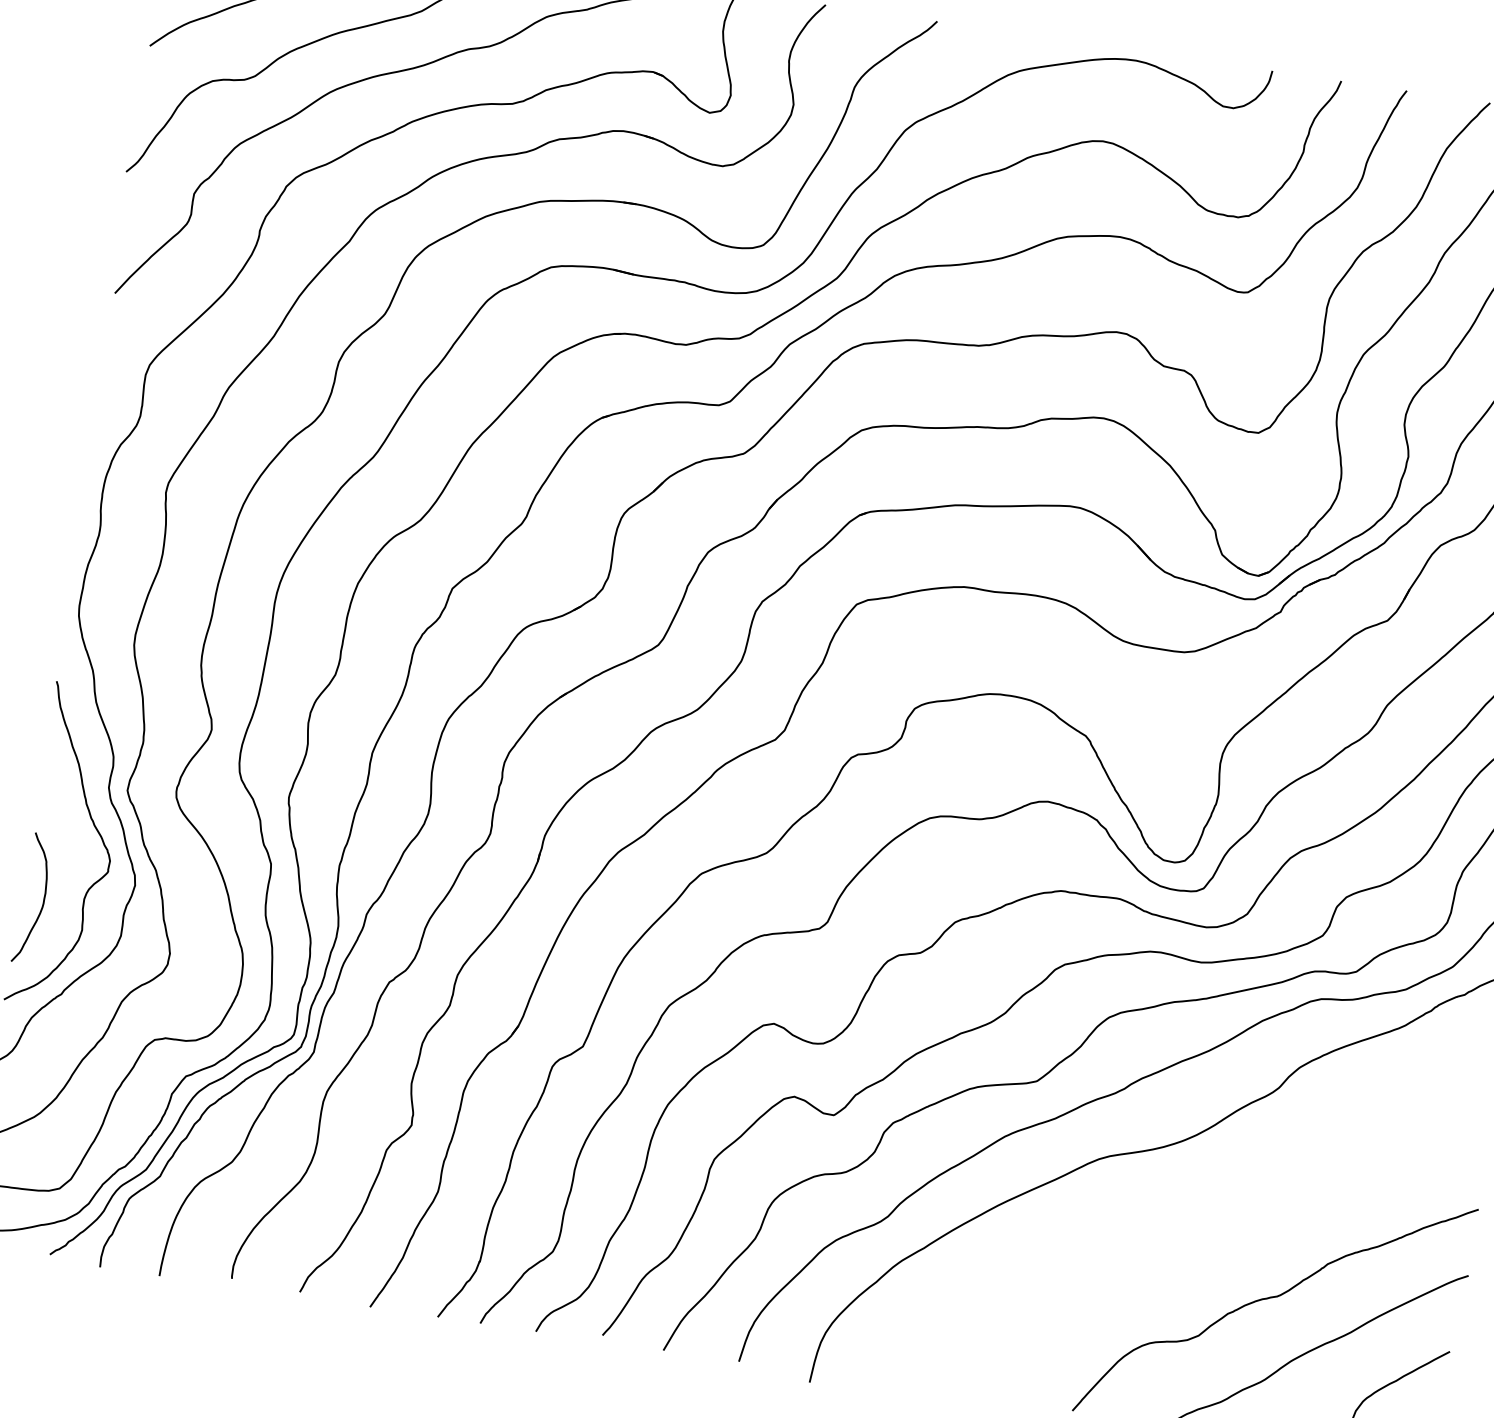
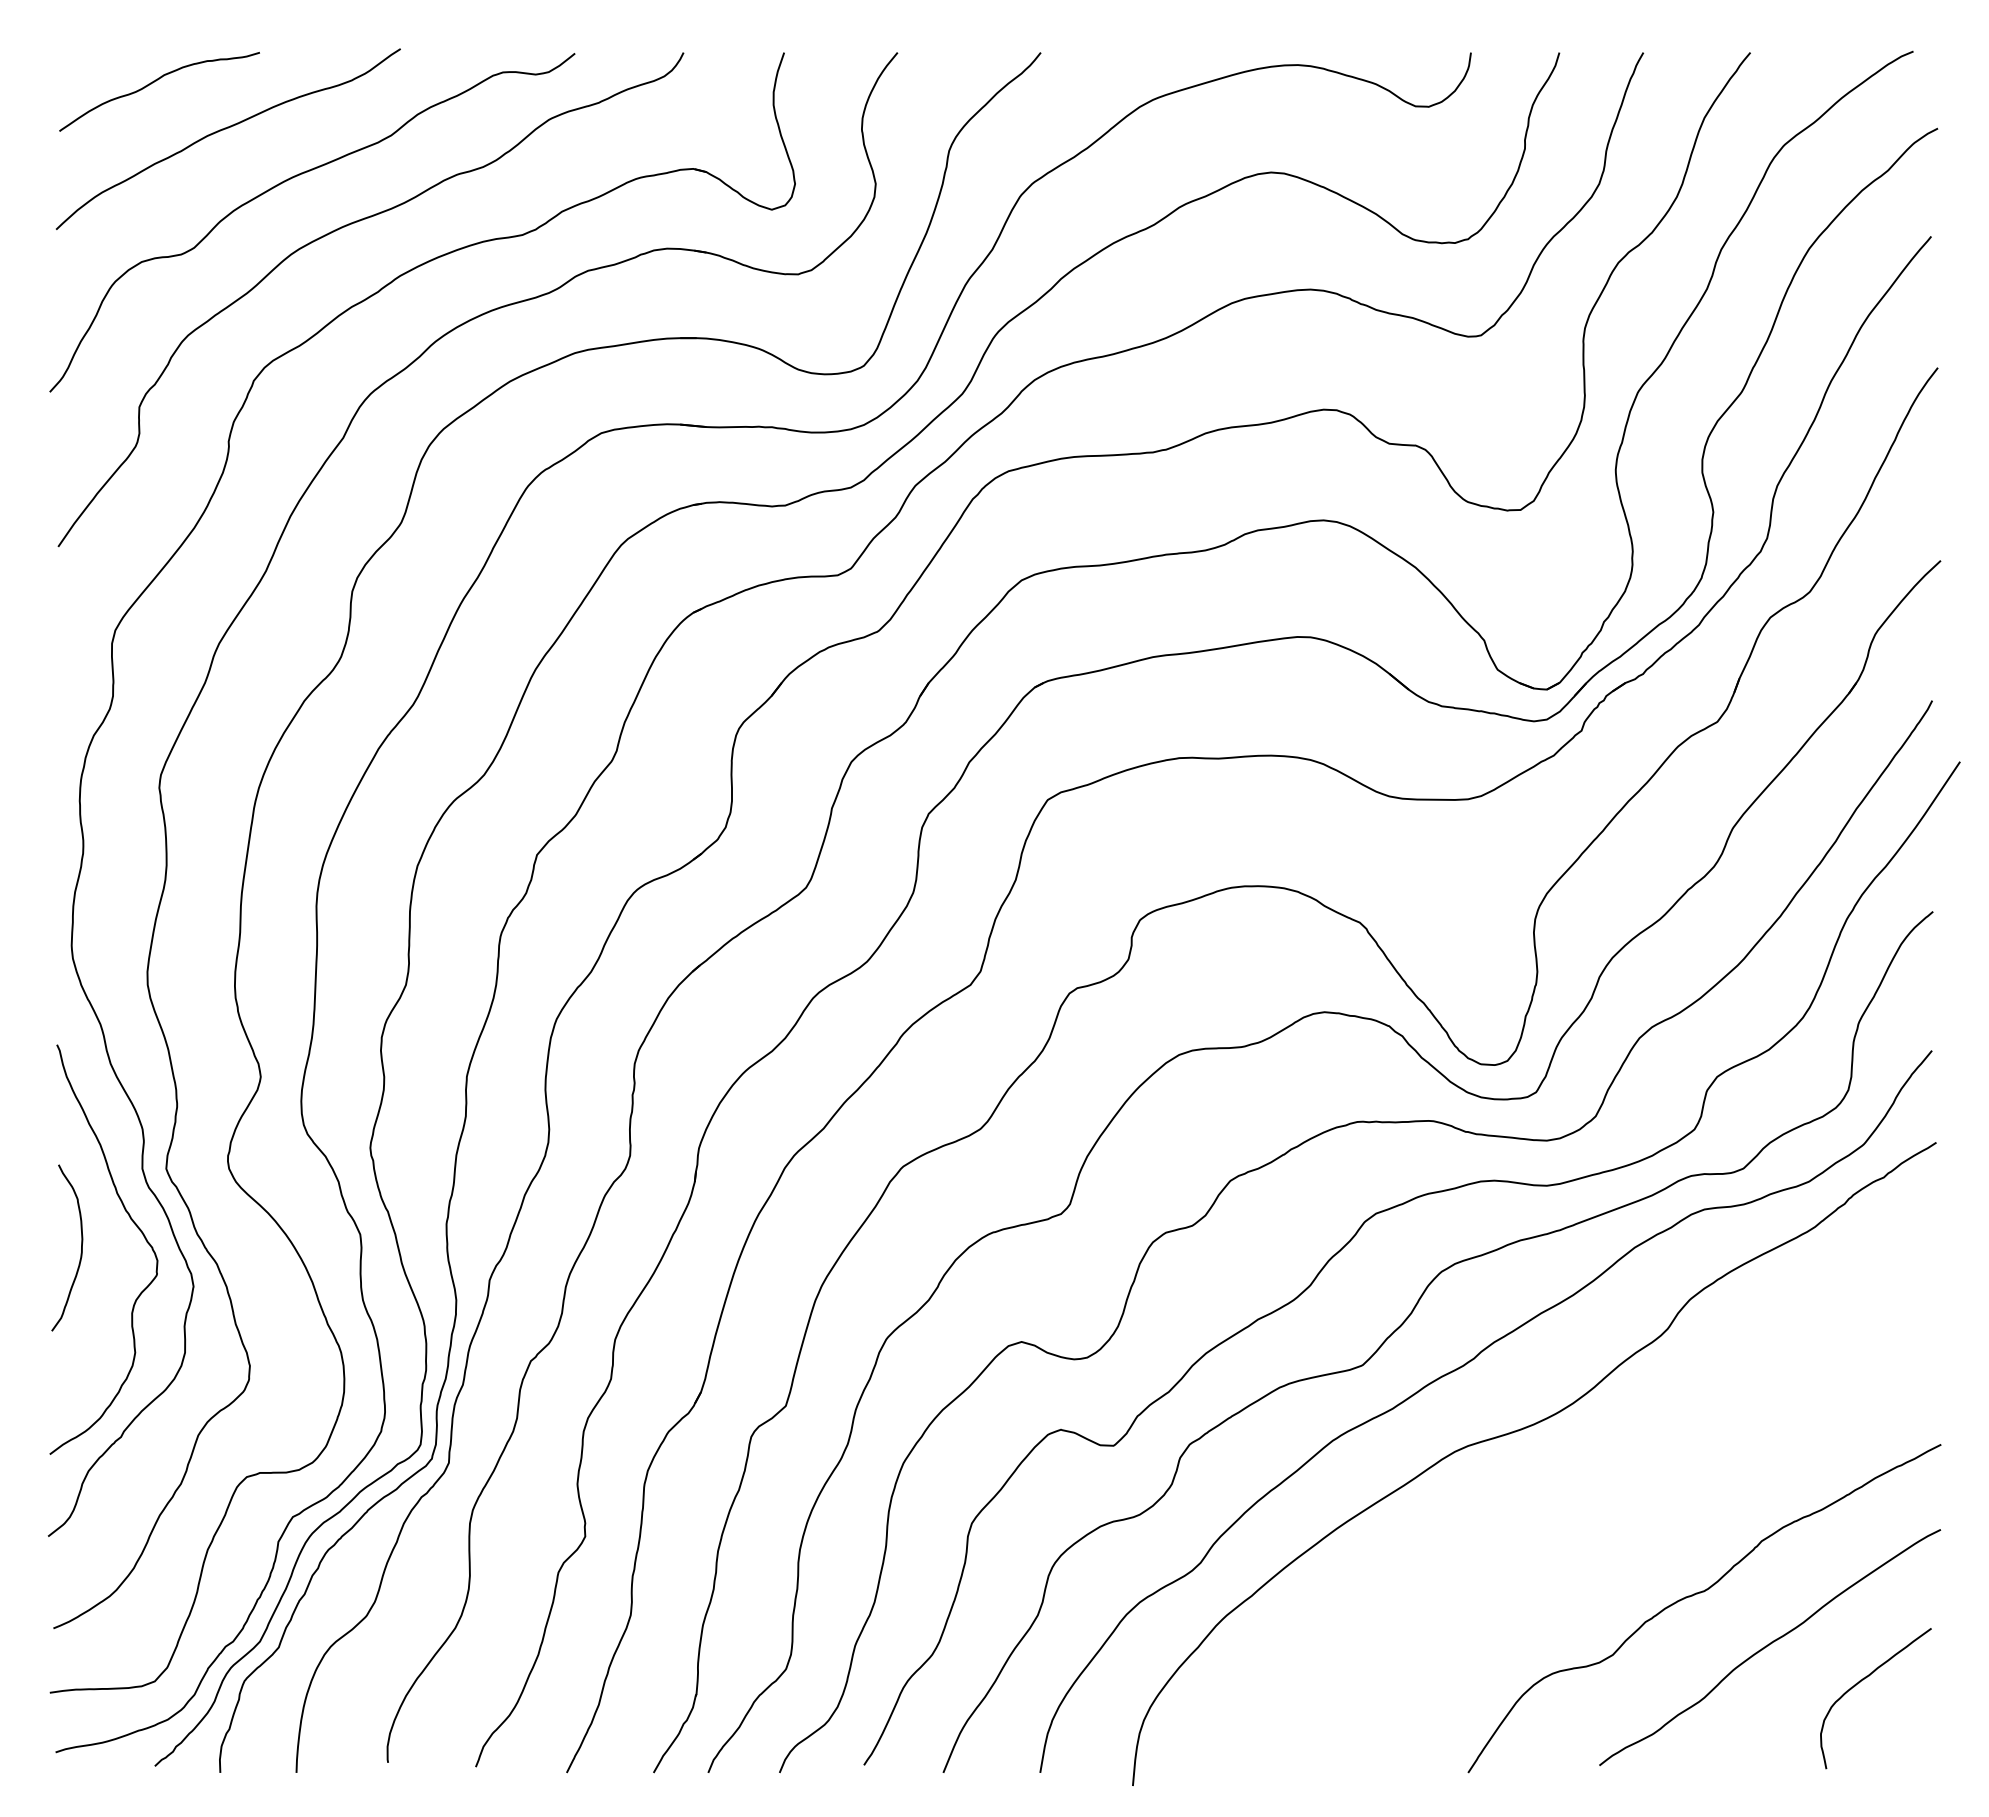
curve: (43, 899) -> (81, 1247), moved

